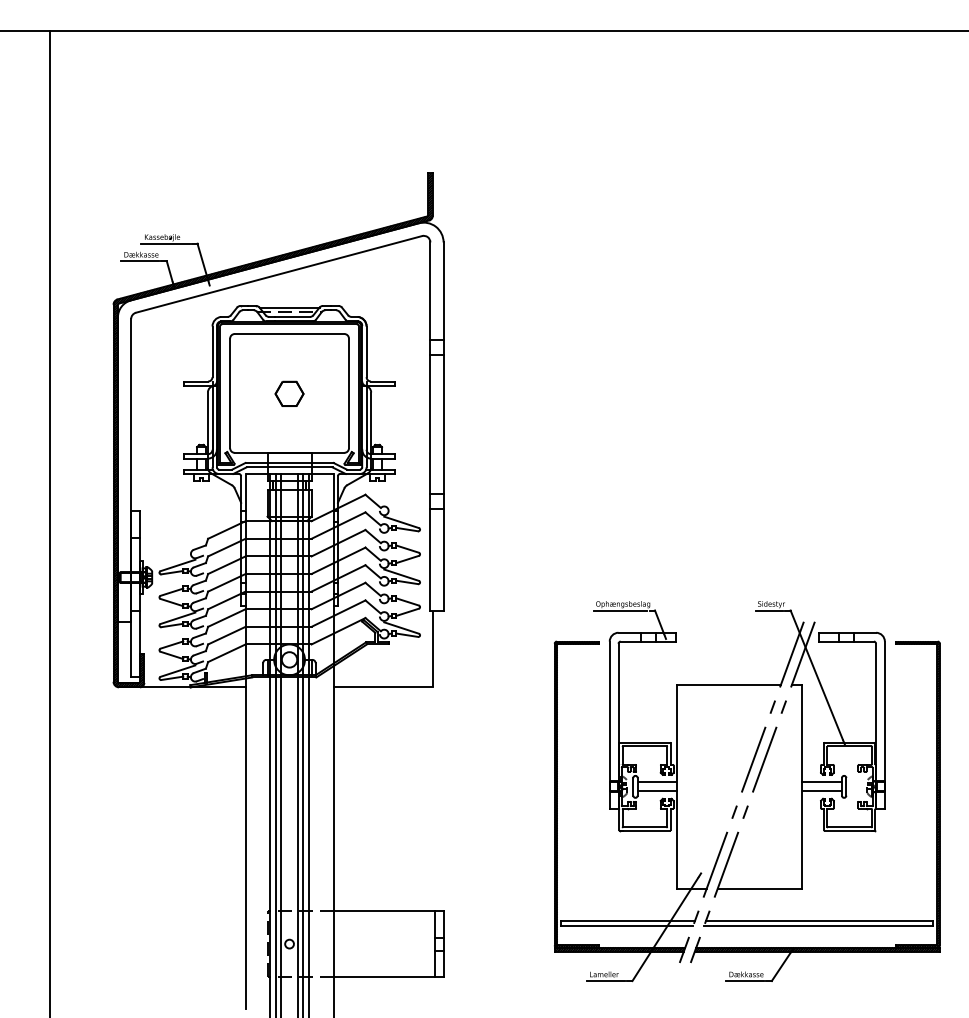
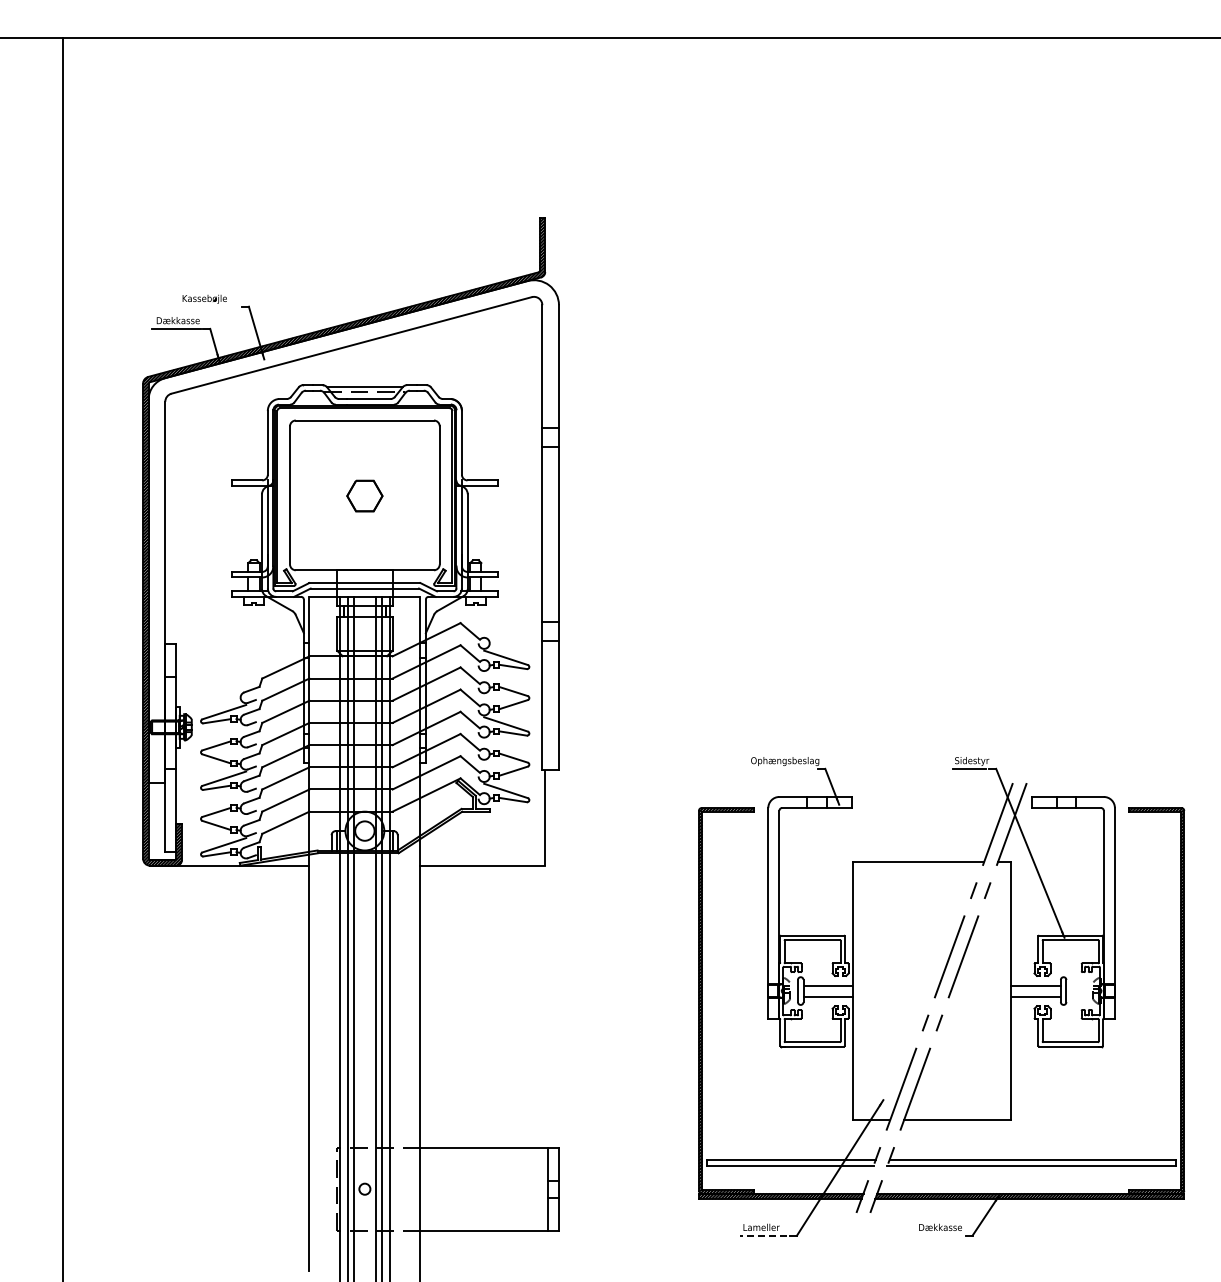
line: (165, 243) -> (208, 306), removed
line: (620, 610) -> (781, 768), removed
line: (605, 980) -> (763, 1235), solid -> dashed
line: (744, 980) -> (938, 1235), removed

